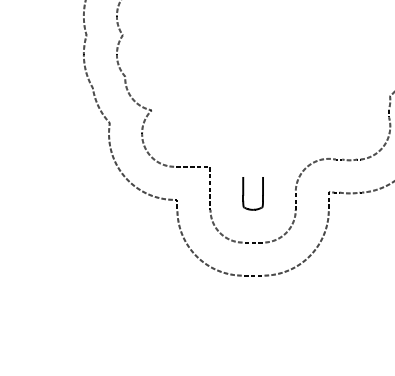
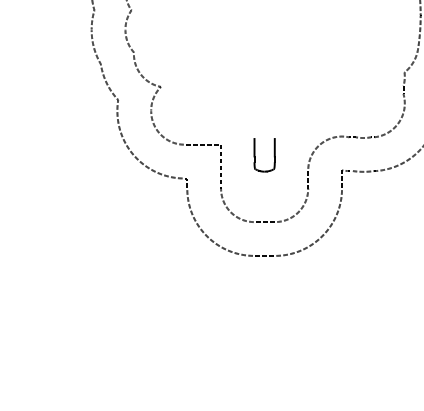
part: (244, 194) -> (255, 155), moved

